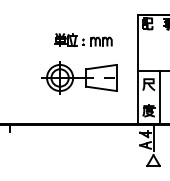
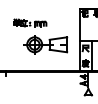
part: (84, 39) -> (30, 22), moved

